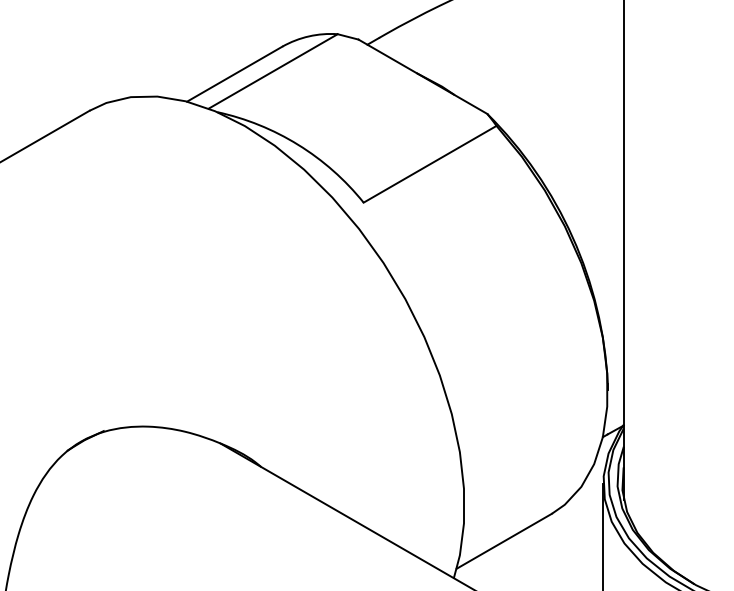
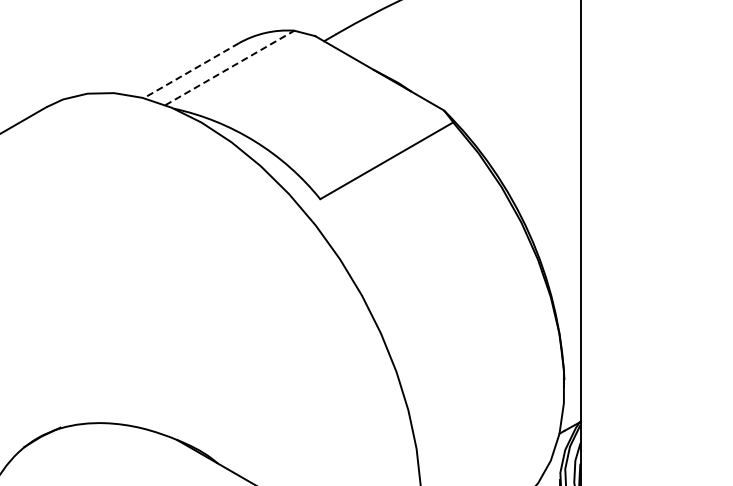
line: (273, 71) -> (230, 68), solid -> dashed
line: (234, 74) -> (191, 71), solid -> dashed

